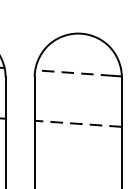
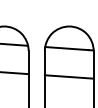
line: (75, 72) -> (67, 48), dashed -> solid
line: (76, 122) -> (68, 76), dashed -> solid

